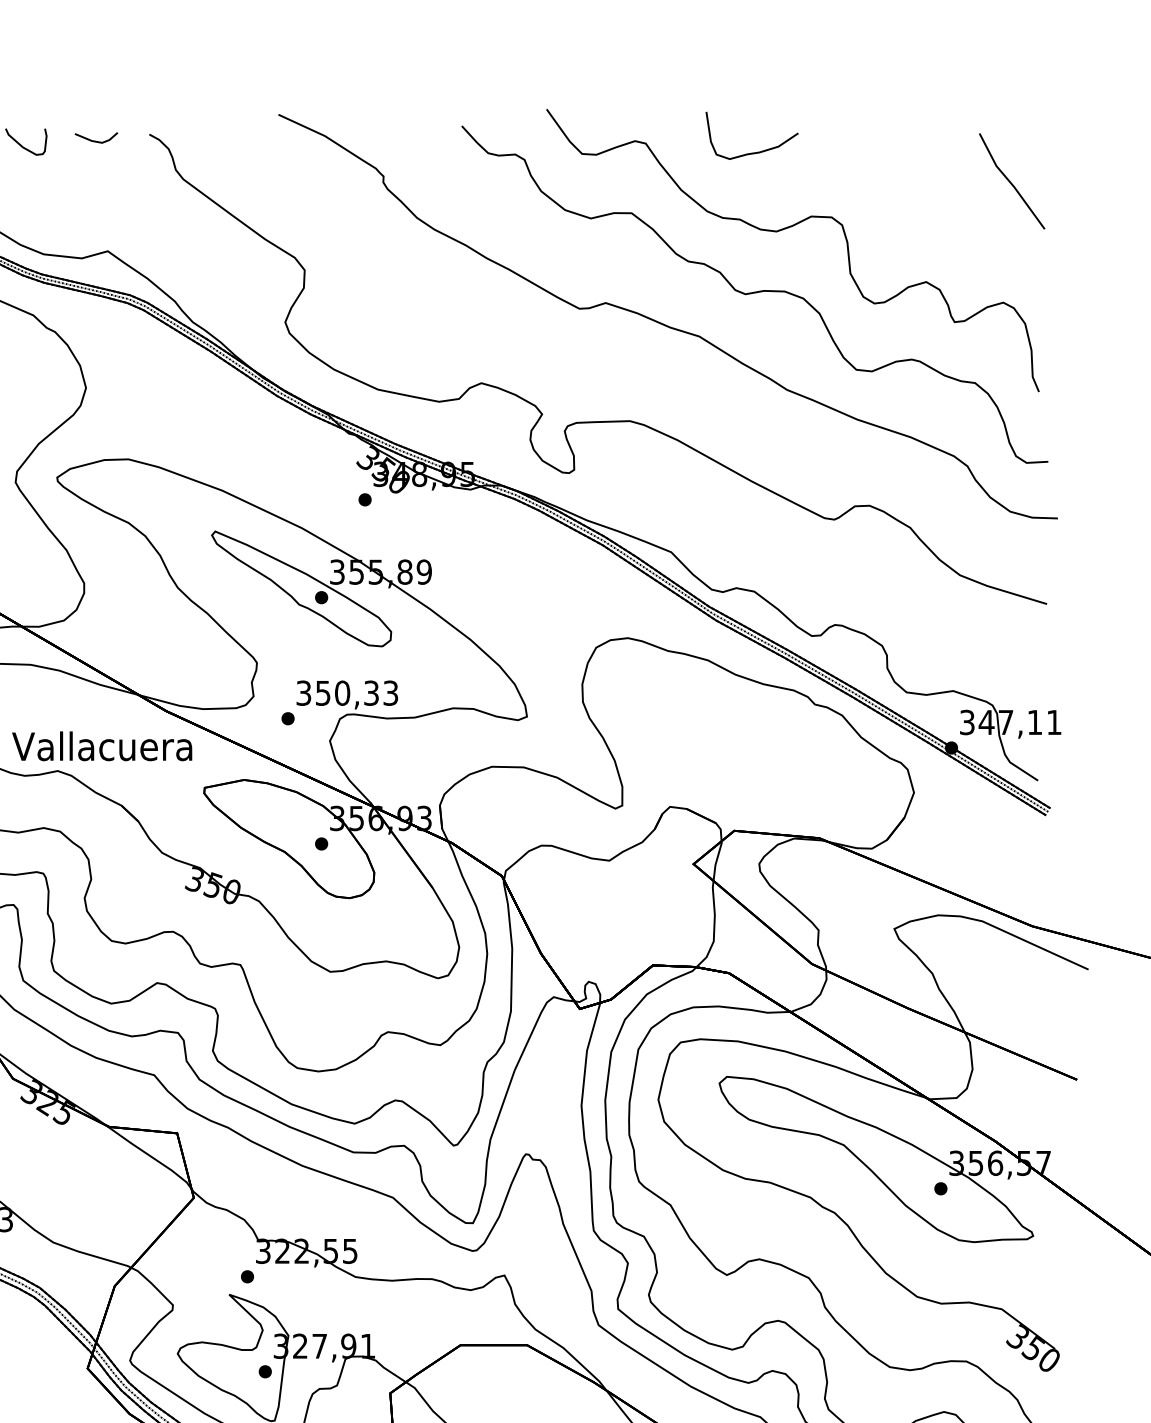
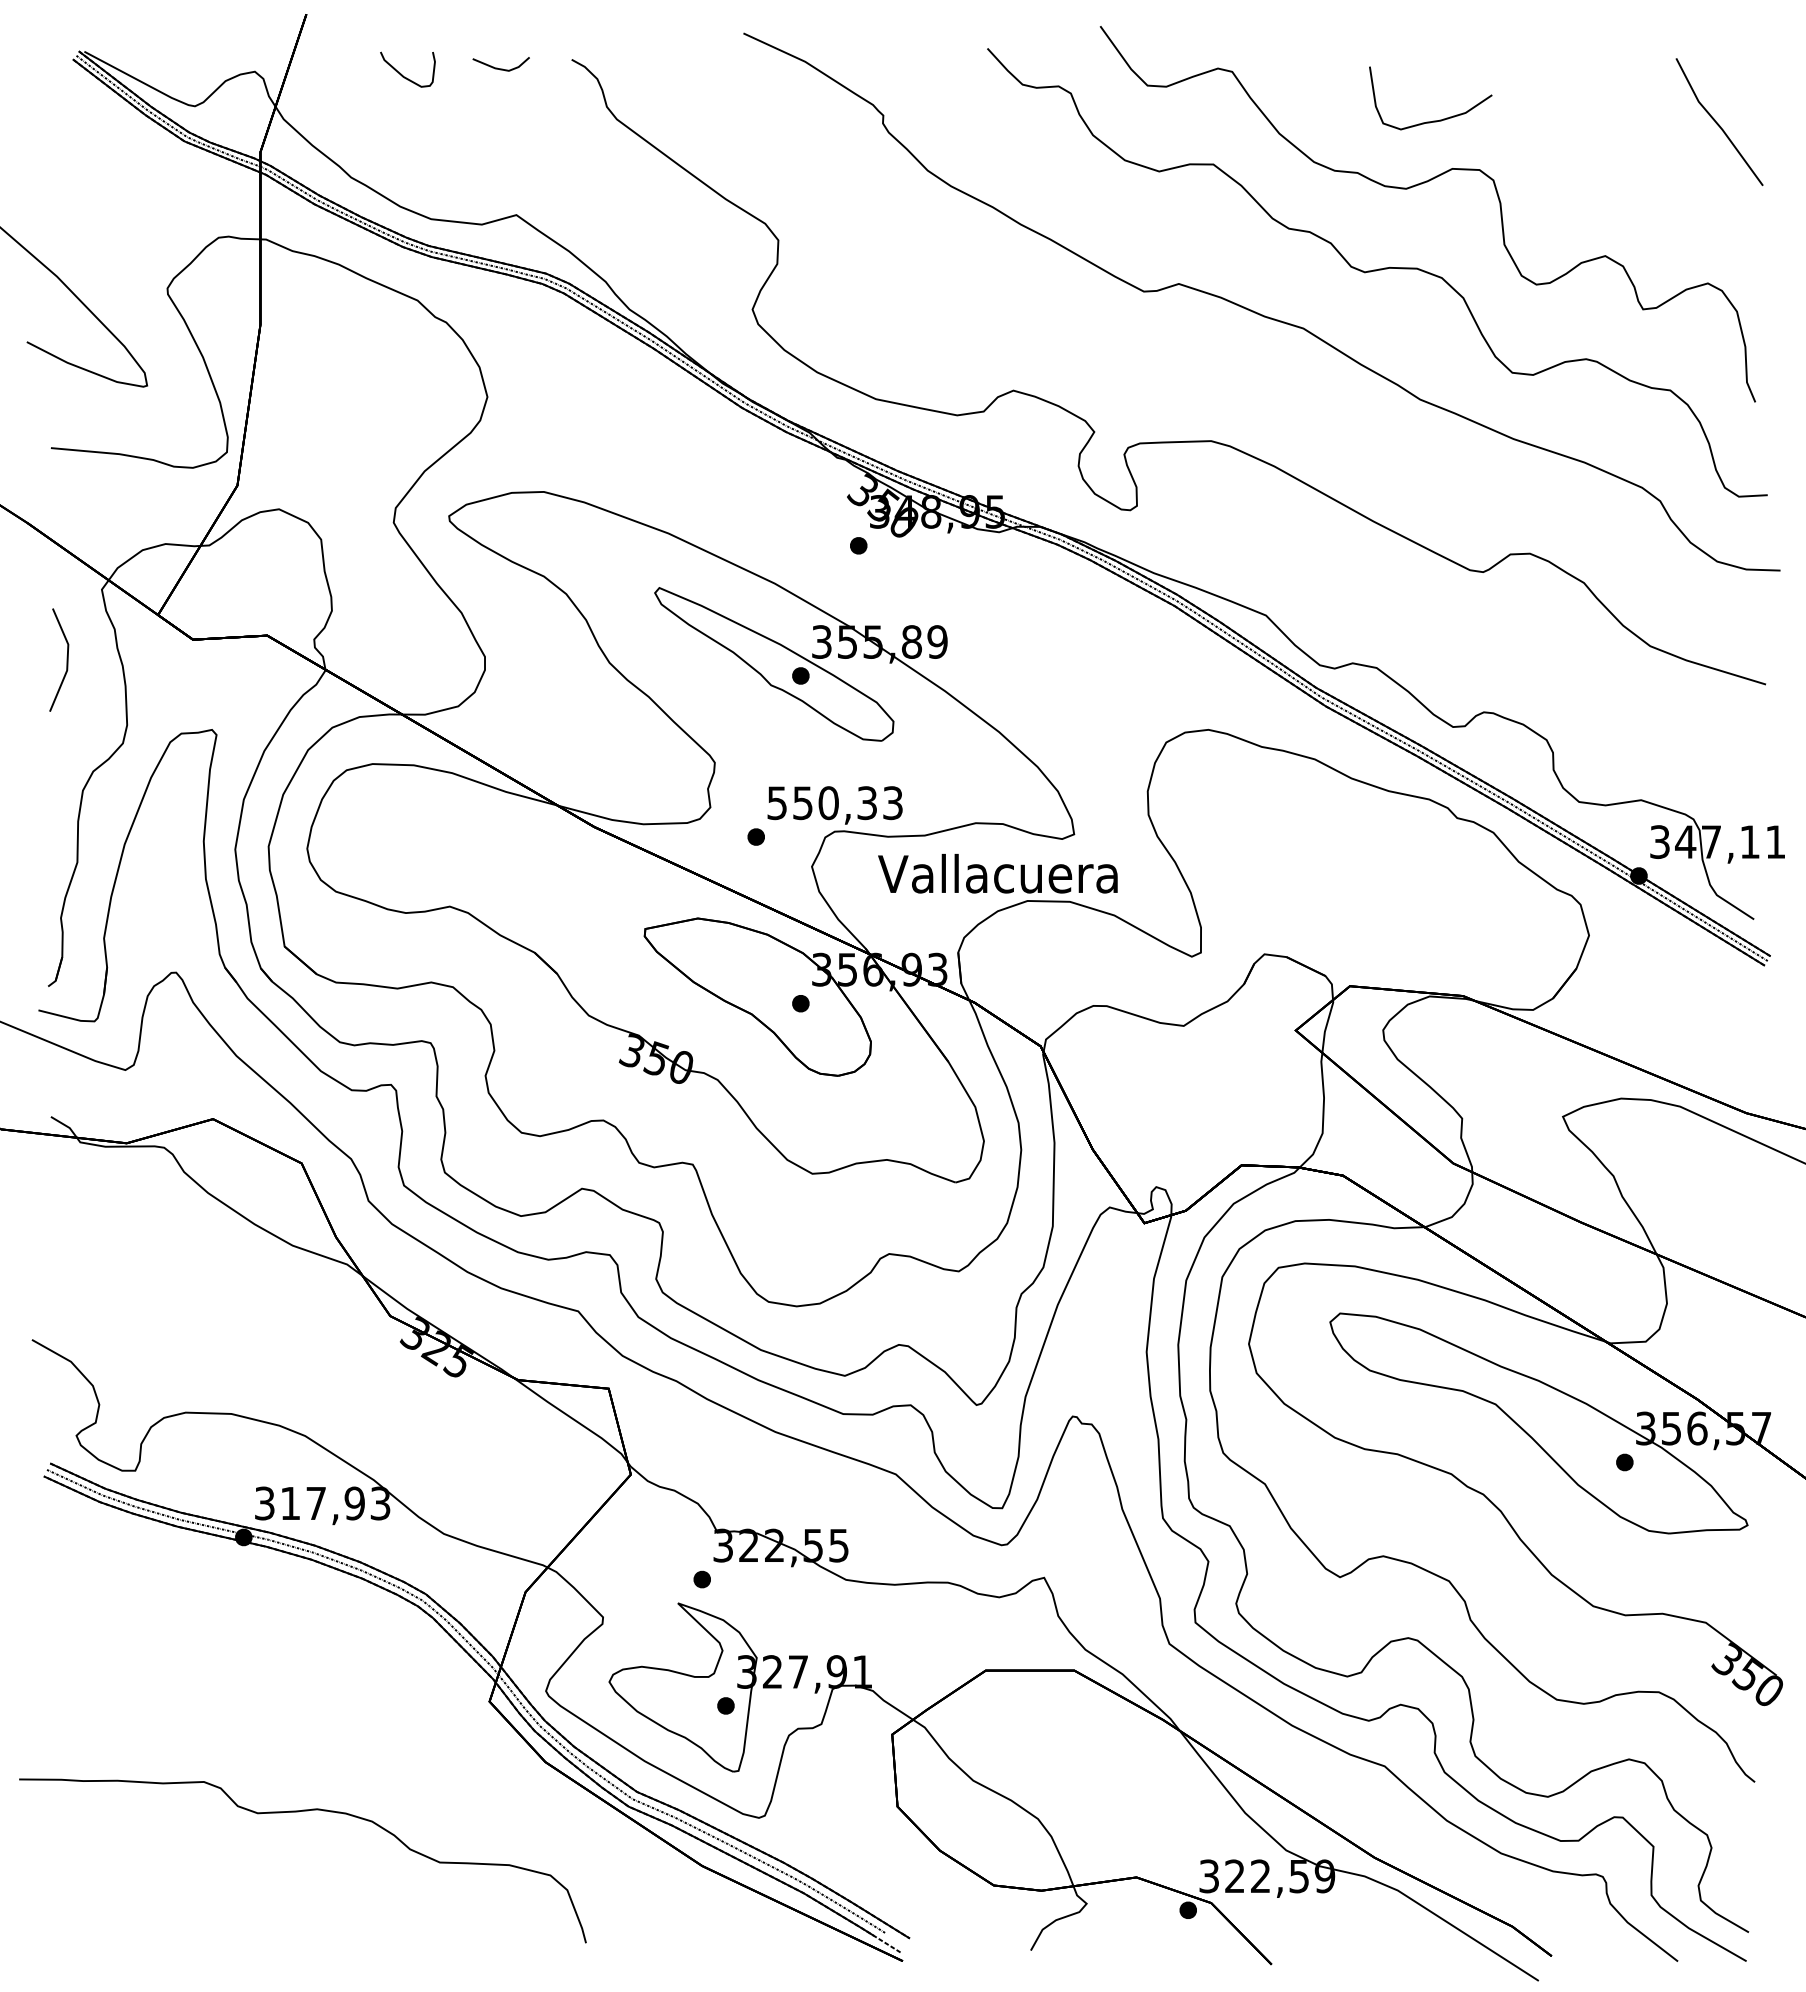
curve: (754, 152) -> (1433, 120), moved
text: (304, 692) -> (777, 802), 350,33 -> 550,33
text: (101, 746) -> (997, 873), moved

